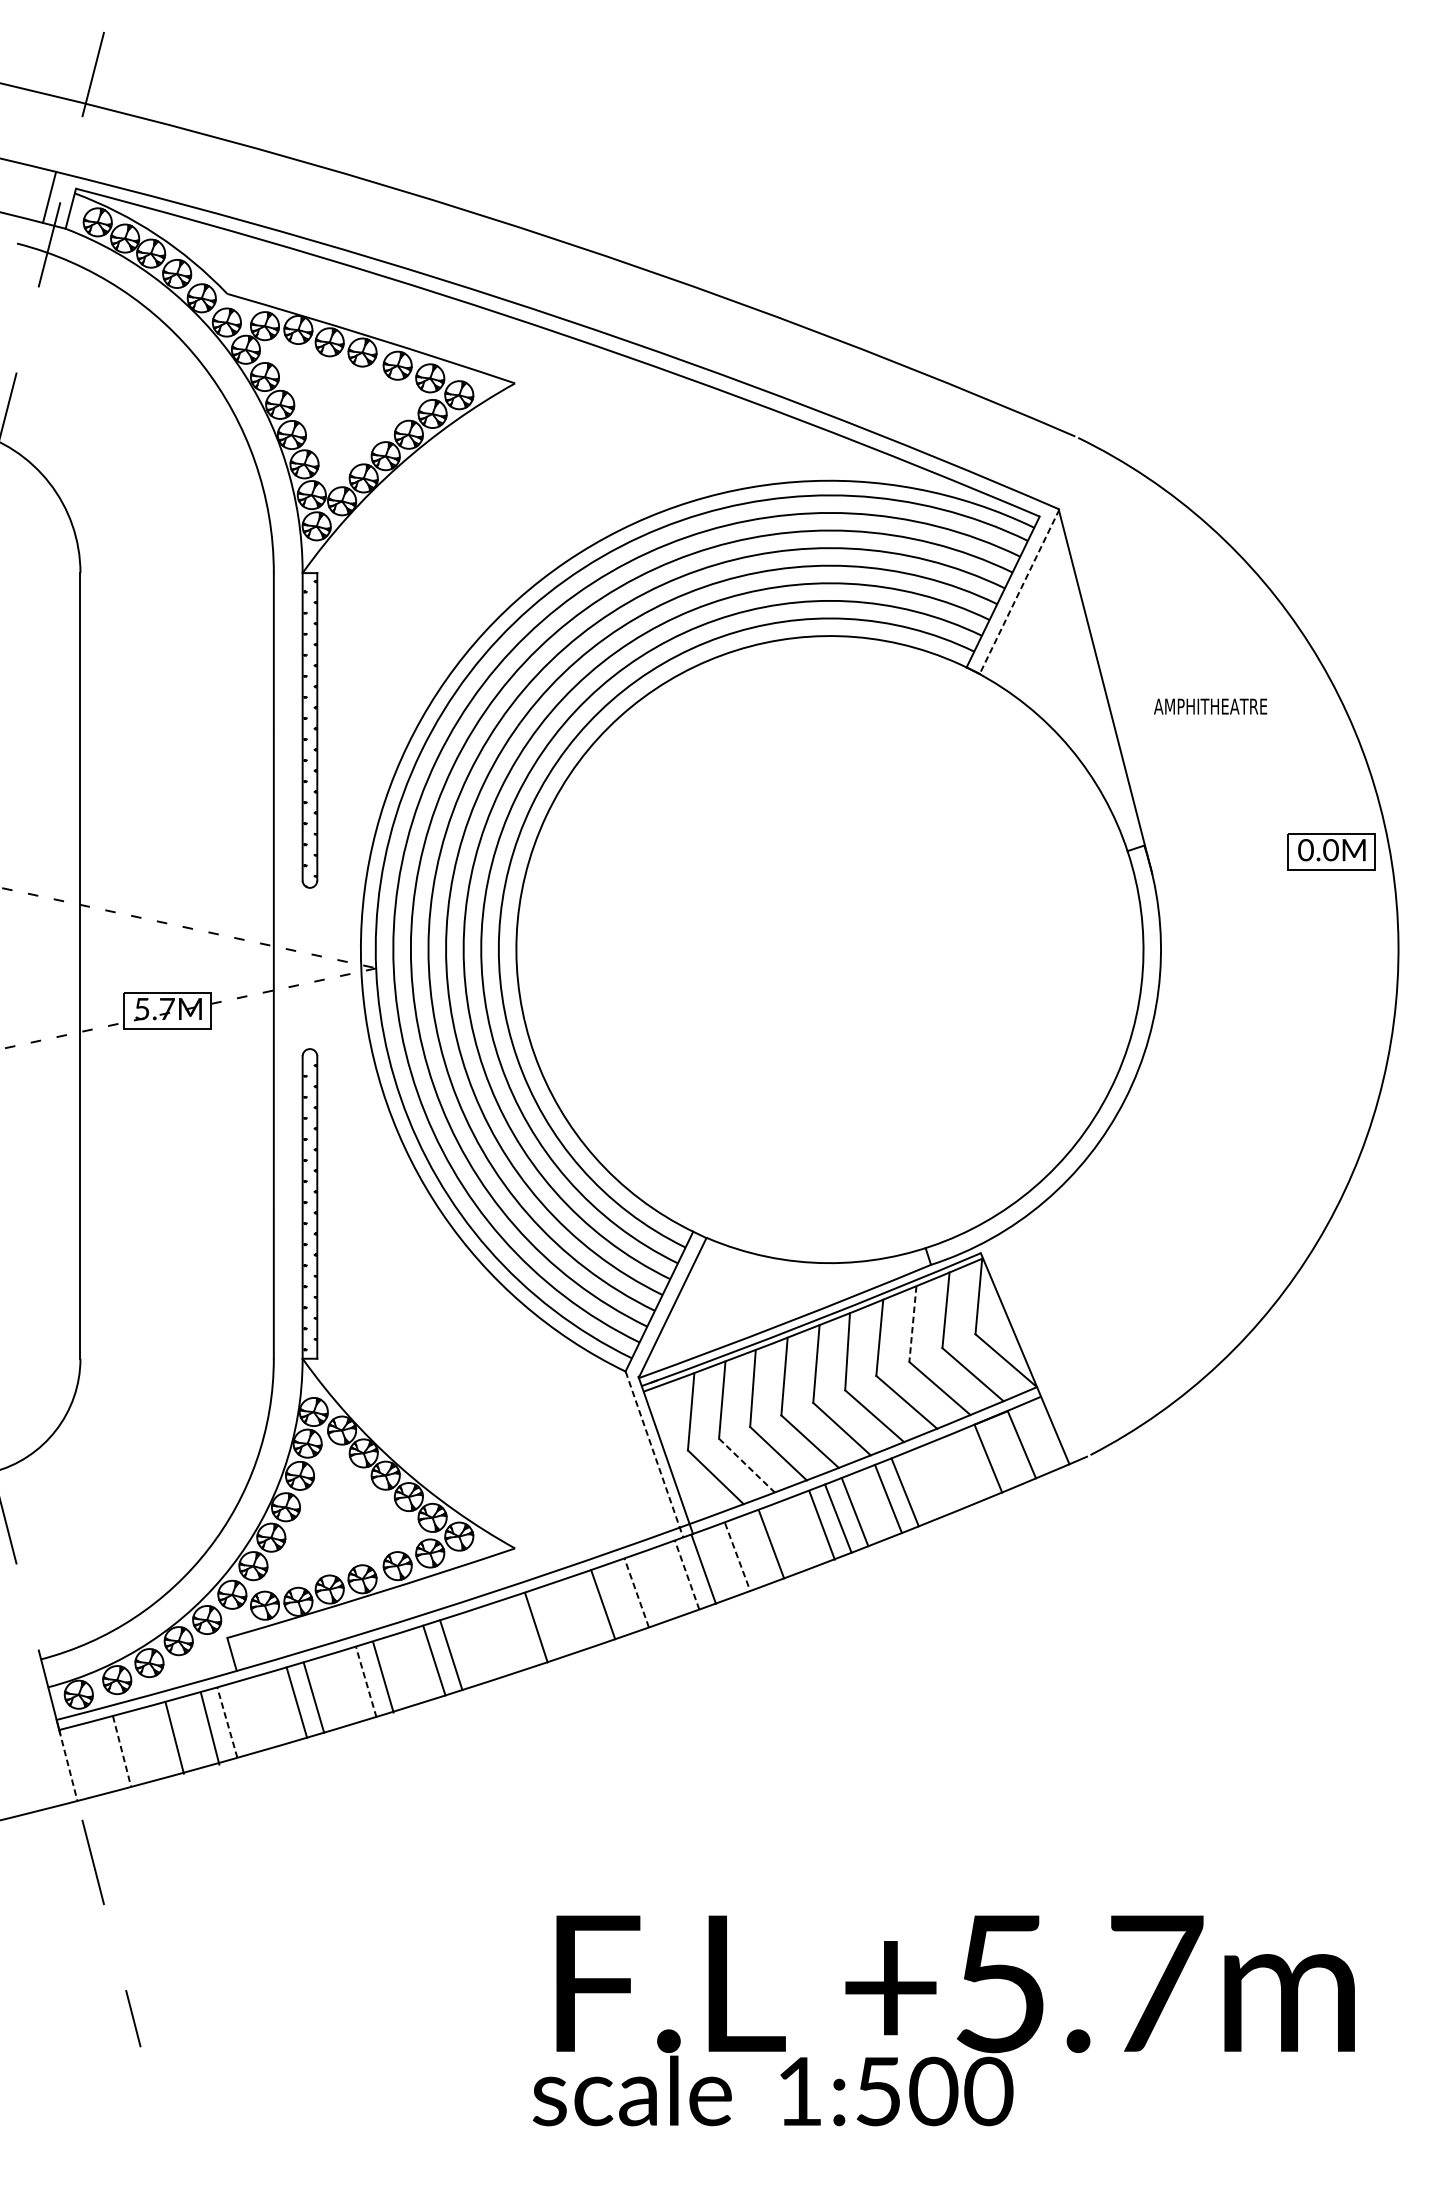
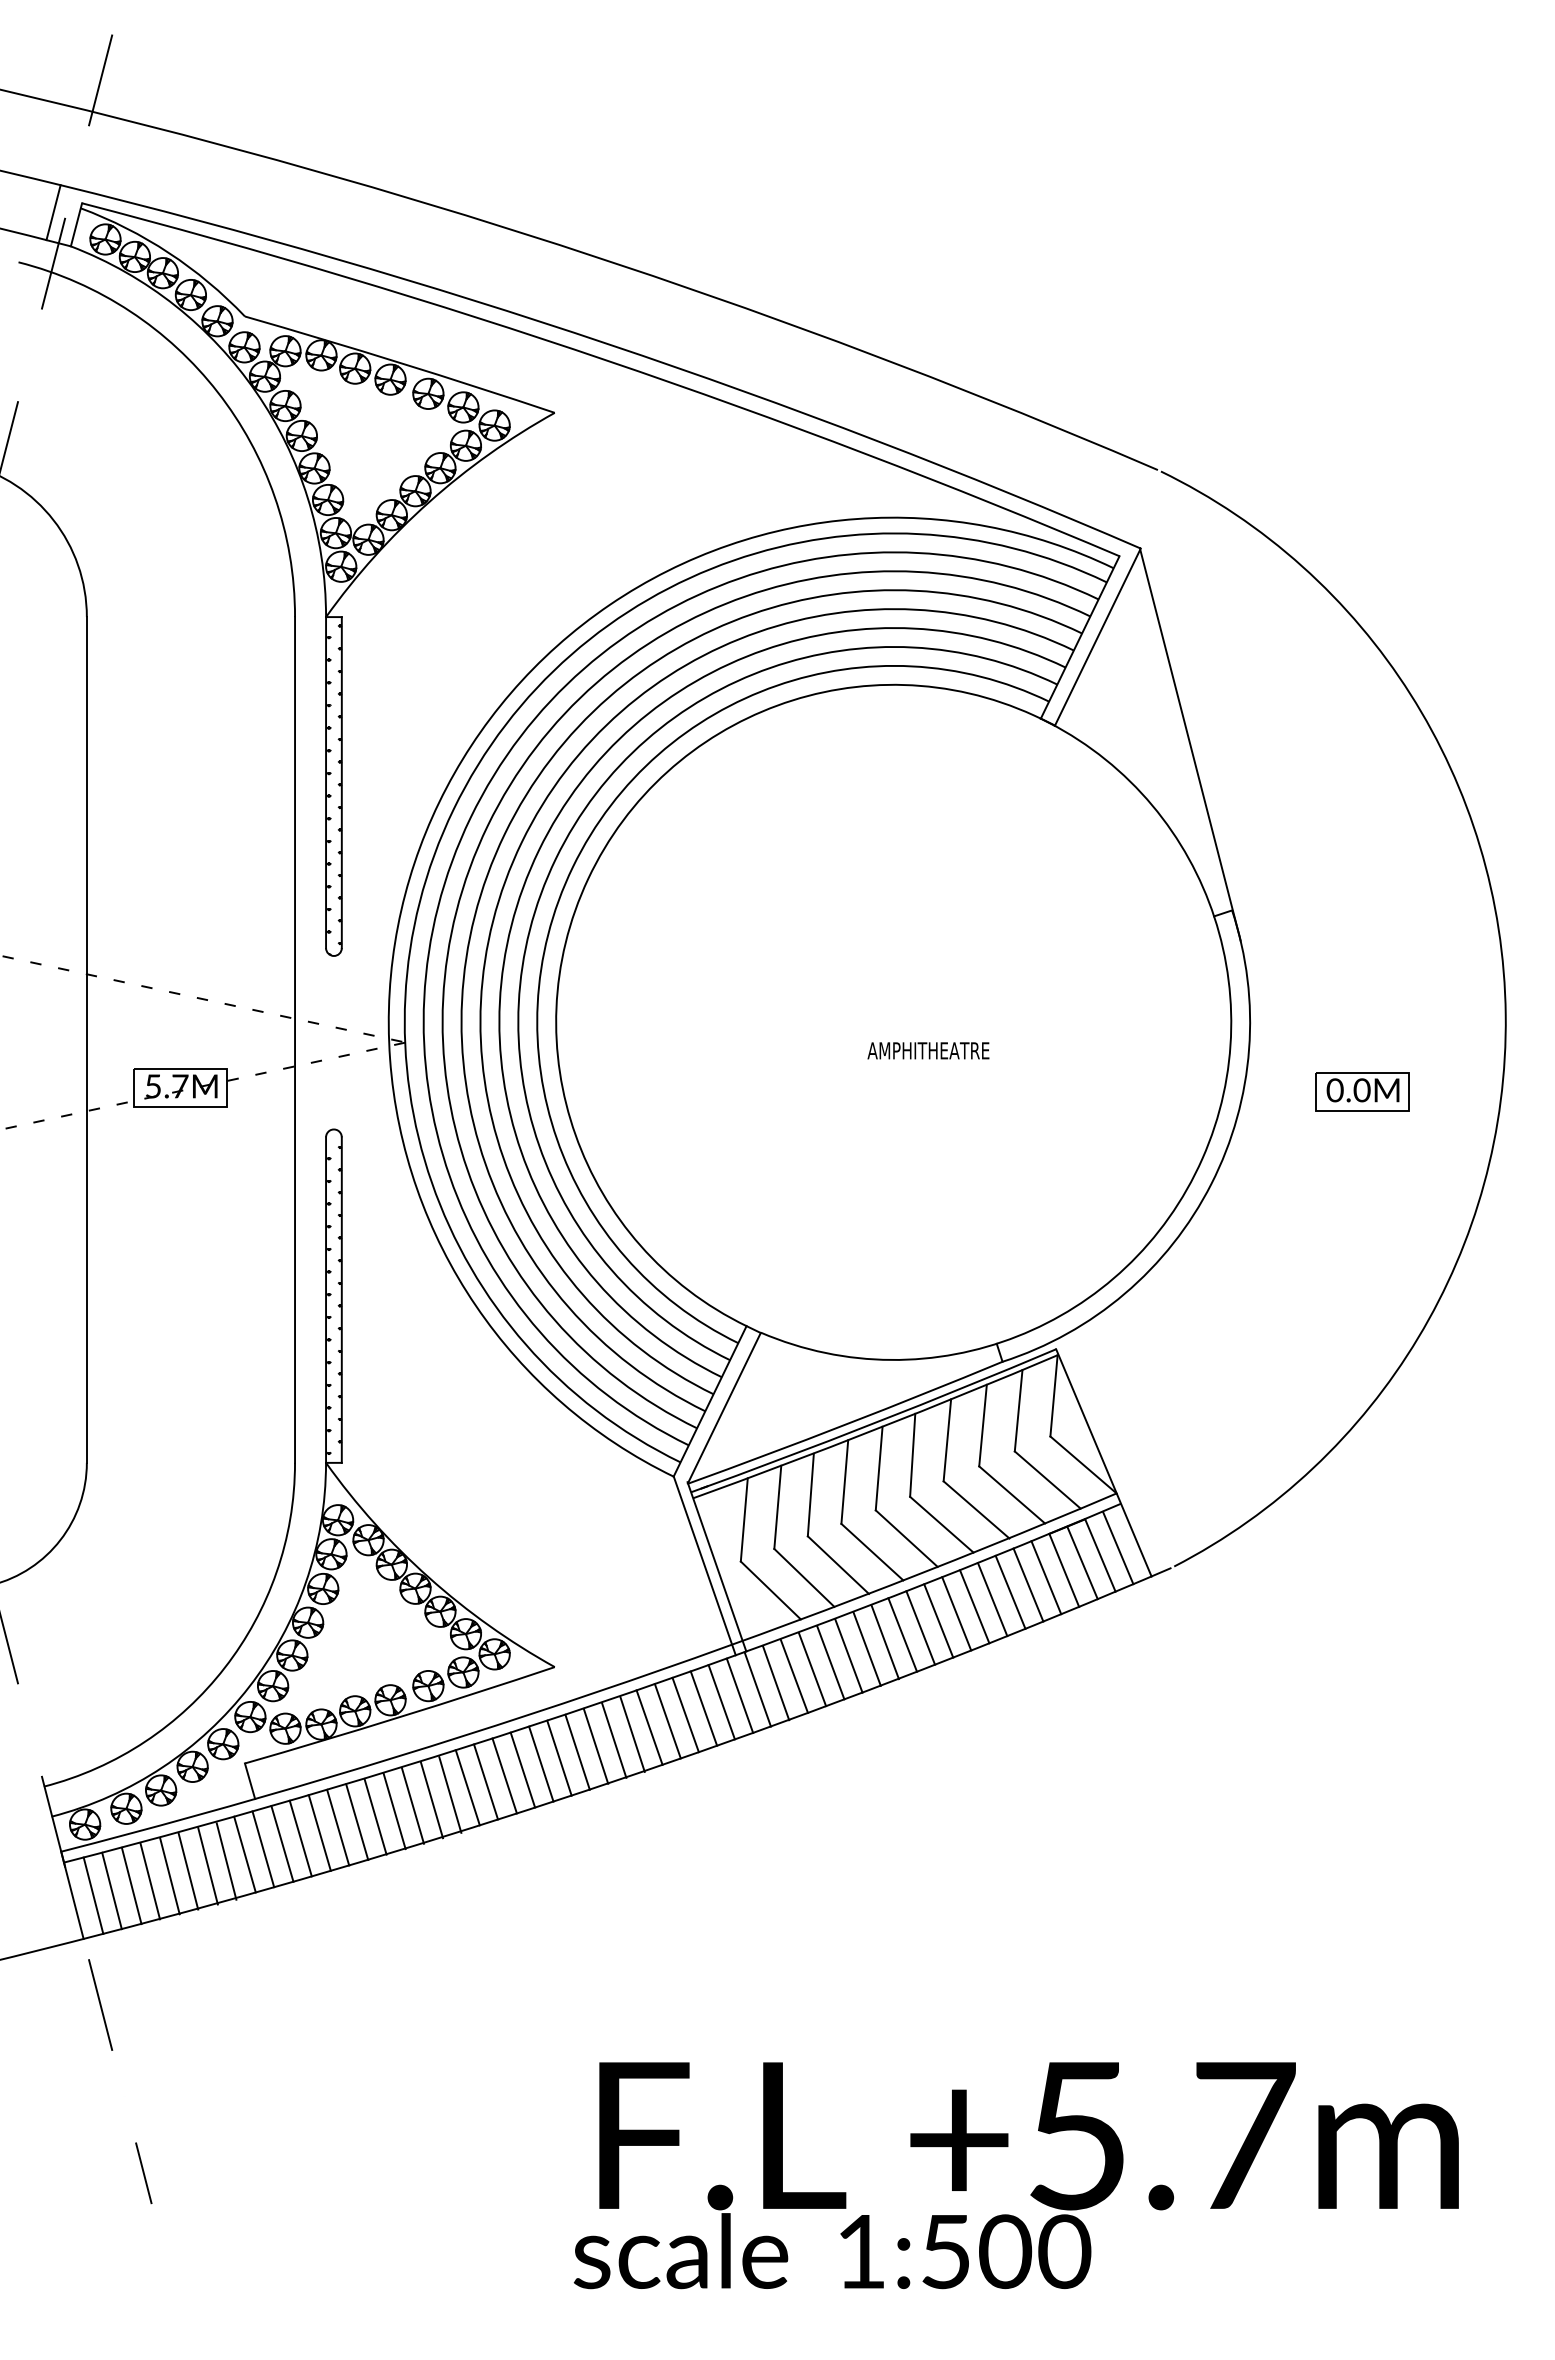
line: (1019, 592) -> (1097, 637), dashed -> solid
text: (1210, 706) -> (928, 1050), moved
part: (1331, 851) -> (1362, 1091), moved
line: (913, 1324) -> (983, 1425), dashed -> solid
line: (1038, 1437) -> (1118, 1547), added
line: (1005, 1451) -> (1082, 1562), added
line: (654, 1455) -> (704, 1566), dashed -> solid
line: (747, 1465) -> (804, 1577), dashed -> solid
line: (971, 1465) -> (1046, 1577), added
line: (955, 1471) -> (1028, 1584), added
line: (938, 1478) -> (1010, 1591), added
line: (921, 1485) -> (992, 1599), added
line: (871, 1505) -> (938, 1620), added
line: (804, 1531) -> (866, 1648), added
line: (787, 1537) -> (848, 1655), added
line: (754, 1550) -> (812, 1669), added
line: (737, 1557) -> (794, 1676), dashed -> solid
line: (720, 1562) -> (775, 1682), added
line: (686, 1574) -> (739, 1695), dashed -> solid
line: (669, 1581) -> (721, 1702), added
line: (653, 1586) -> (703, 1708), added
line: (636, 1592) -> (685, 1714), dashed -> solid
line: (619, 1598) -> (667, 1721), added
line: (587, 1610) -> (632, 1733), added
line: (569, 1615) -> (613, 1739), added
line: (552, 1621) -> (595, 1745), added
line: (519, 1632) -> (559, 1757), added
line: (502, 1638) -> (541, 1763), added
line: (485, 1643) -> (522, 1769), added
line: (468, 1649) -> (504, 1775), added
line: (418, 1666) -> (450, 1794), added
line: (400, 1672) -> (431, 1800), added
line: (366, 1681) -> (394, 1810), dashed -> solid
line: (348, 1687) -> (375, 1816), added
line: (331, 1691) -> (357, 1821), added
line: (278, 1707) -> (300, 1838), added
line: (262, 1712) -> (282, 1843), added
line: (244, 1717) -> (263, 1849), added
line: (226, 1722) -> (244, 1854), dashed -> solid
line: (192, 1733) -> (207, 1866), added
line: (157, 1742) -> (169, 1875), added
line: (139, 1746) -> (150, 1880), added
line: (121, 1752) -> (131, 1886), dashed -> solid
line: (103, 1755) -> (111, 1890), added
line: (86, 1760) -> (93, 1895), added
line: (68, 1766) -> (73, 1901), dashed -> solid

